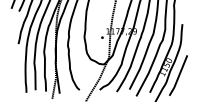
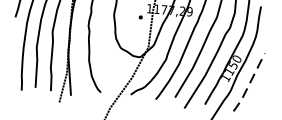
line: (178, 76) -> (249, 83), solid -> dashed

